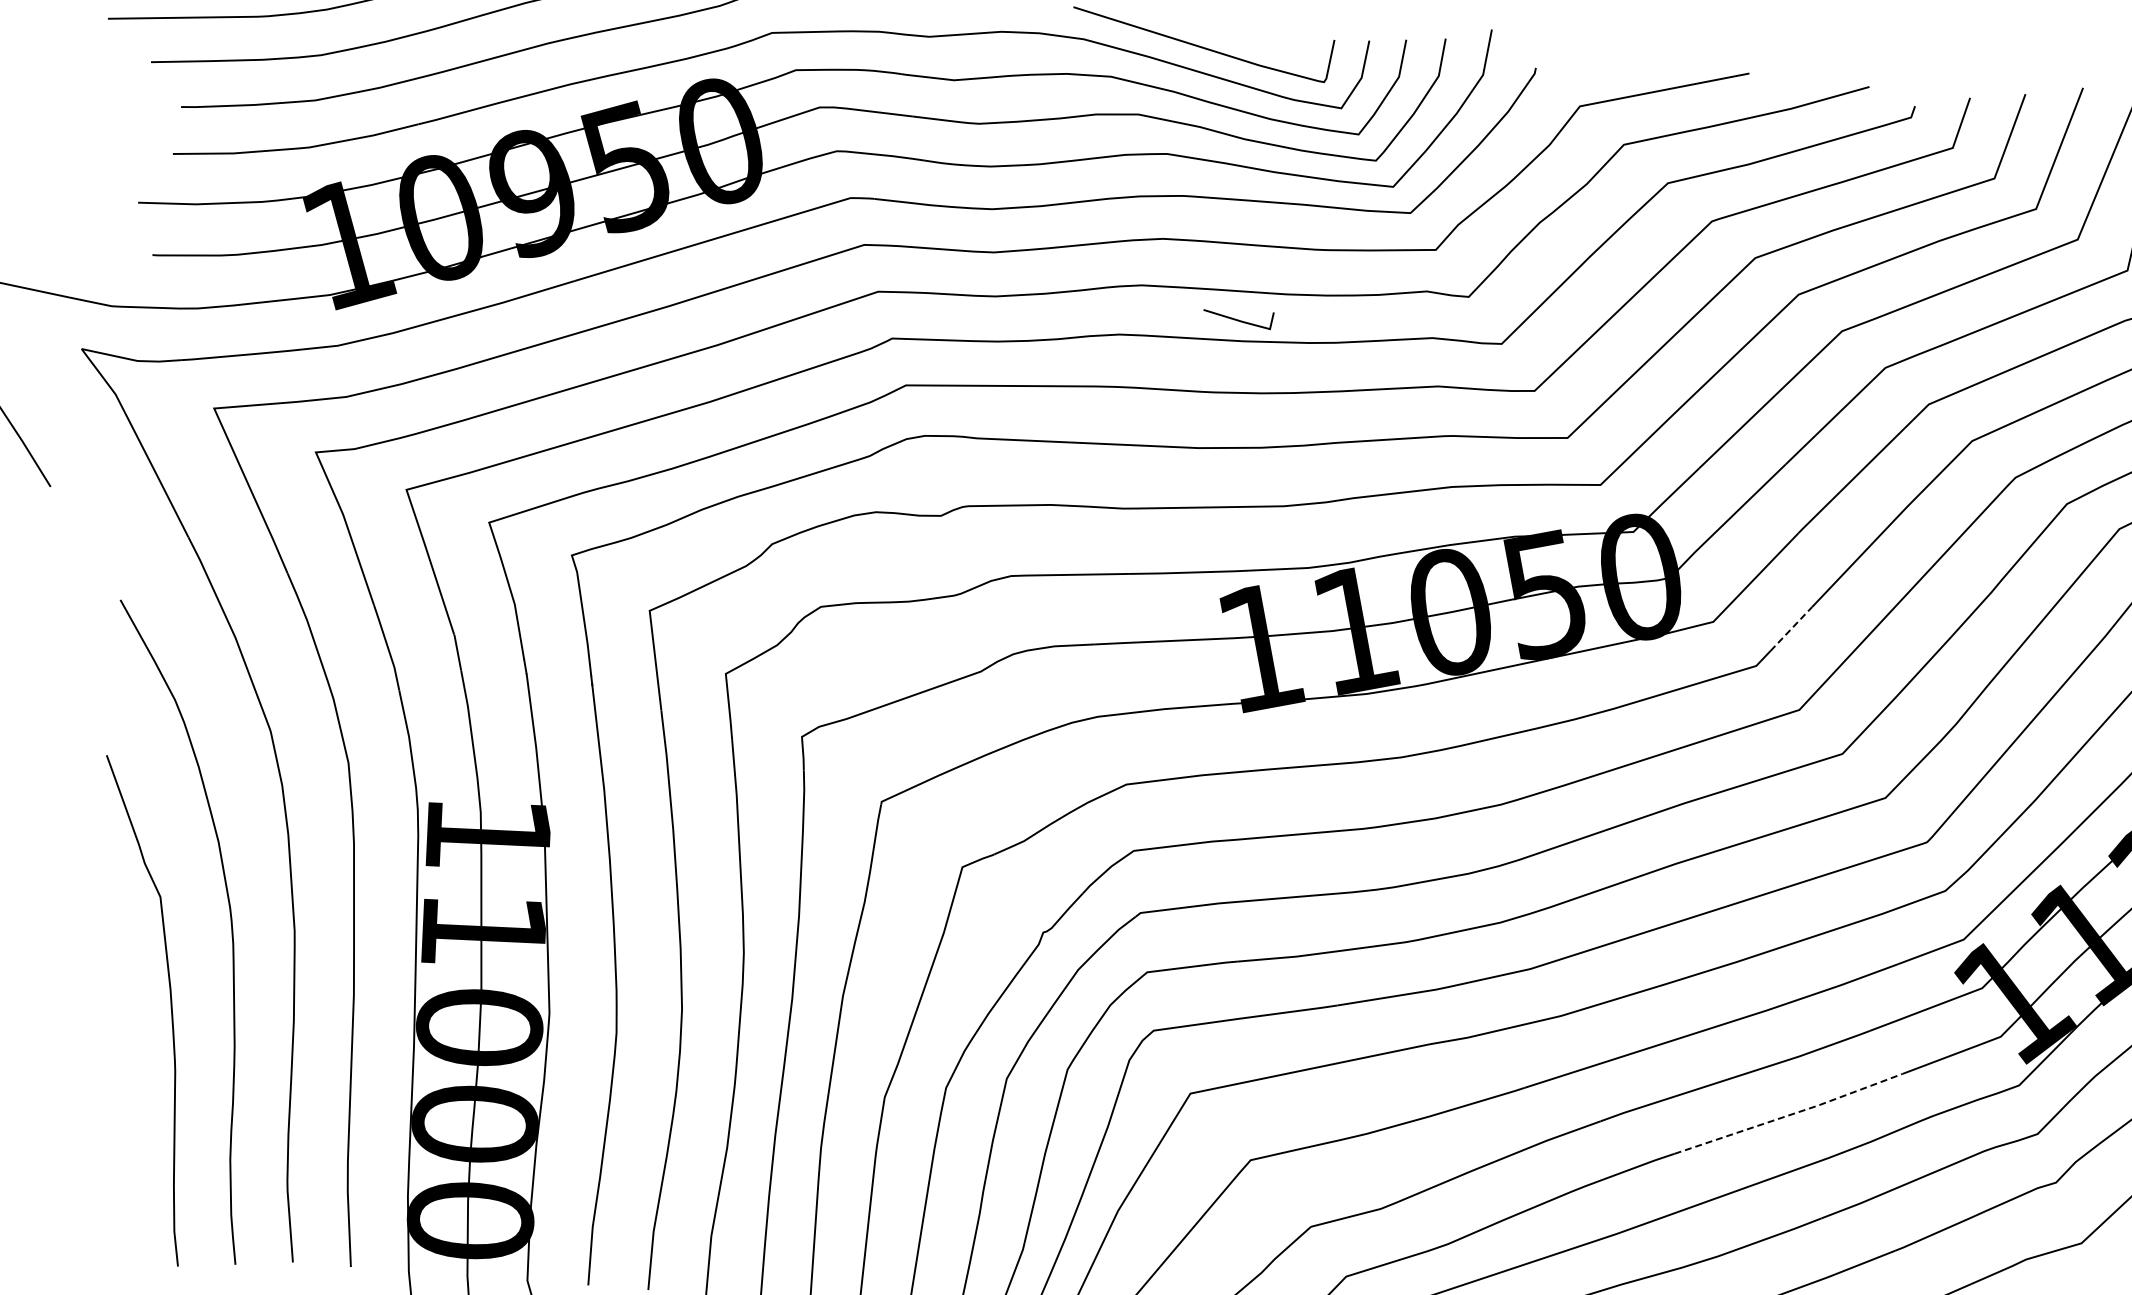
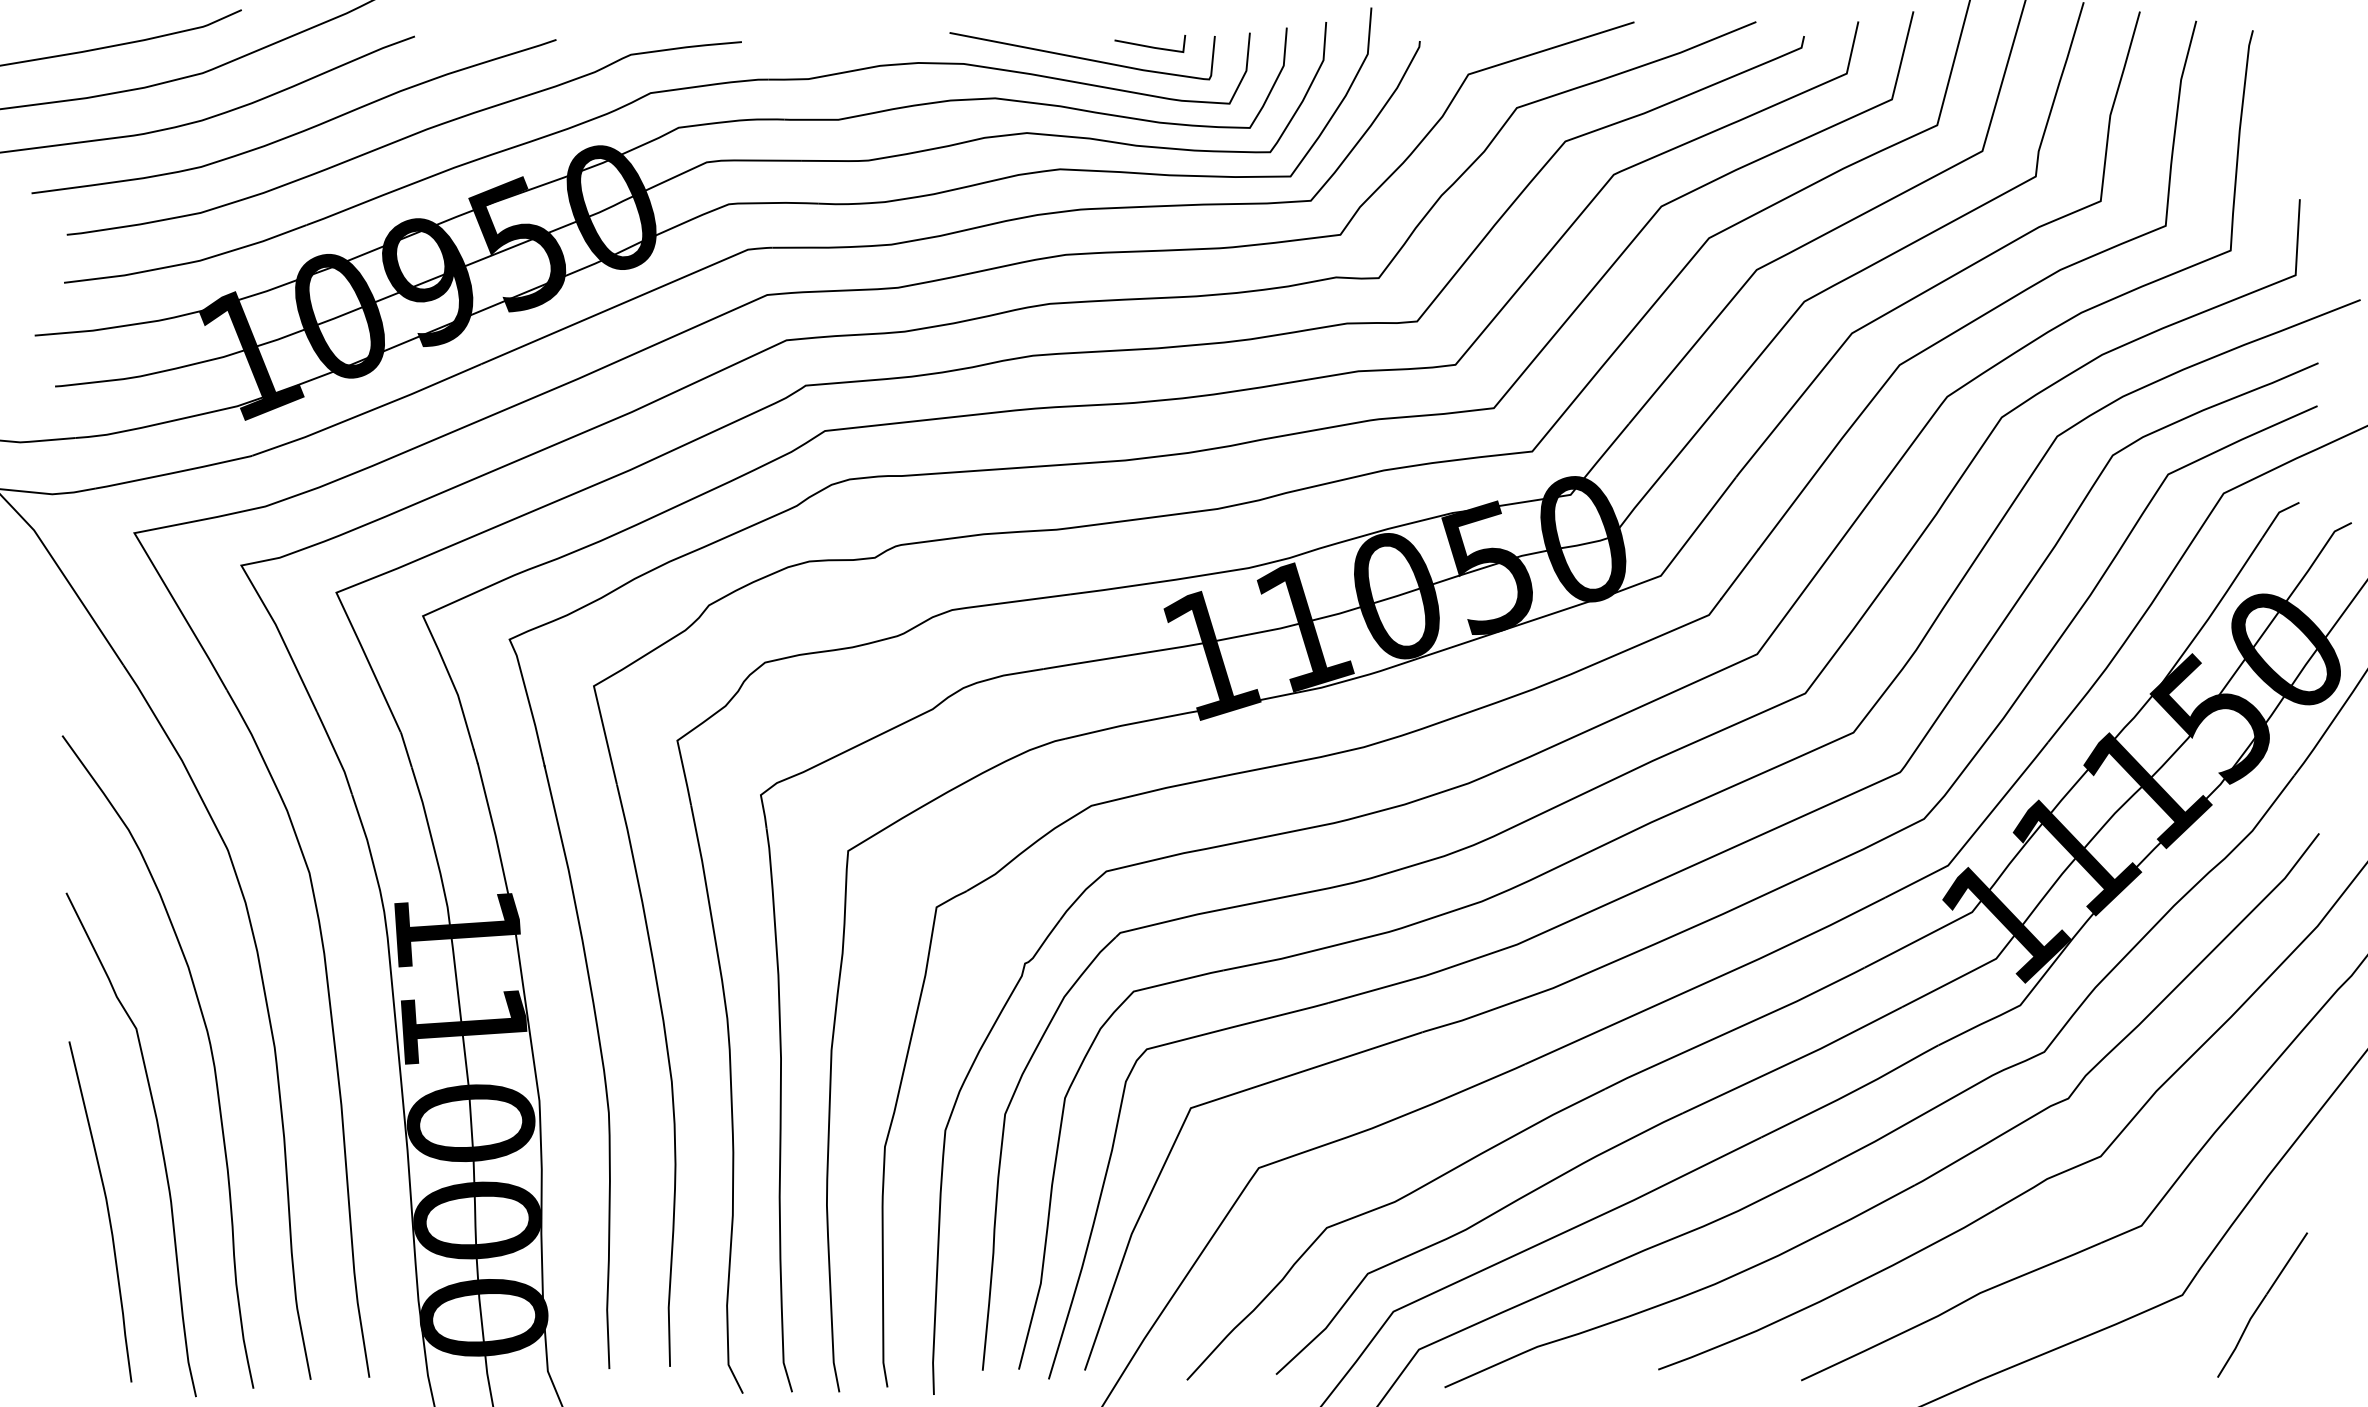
line: (1236, 318) -> (1148, 45), moved
line: (1792, 628) -> (1740, 573), dashed -> solid
curve: (111, 1073) -> (107, 1211), added
line: (1790, 1114) -> (1794, 1060), dashed -> solid

